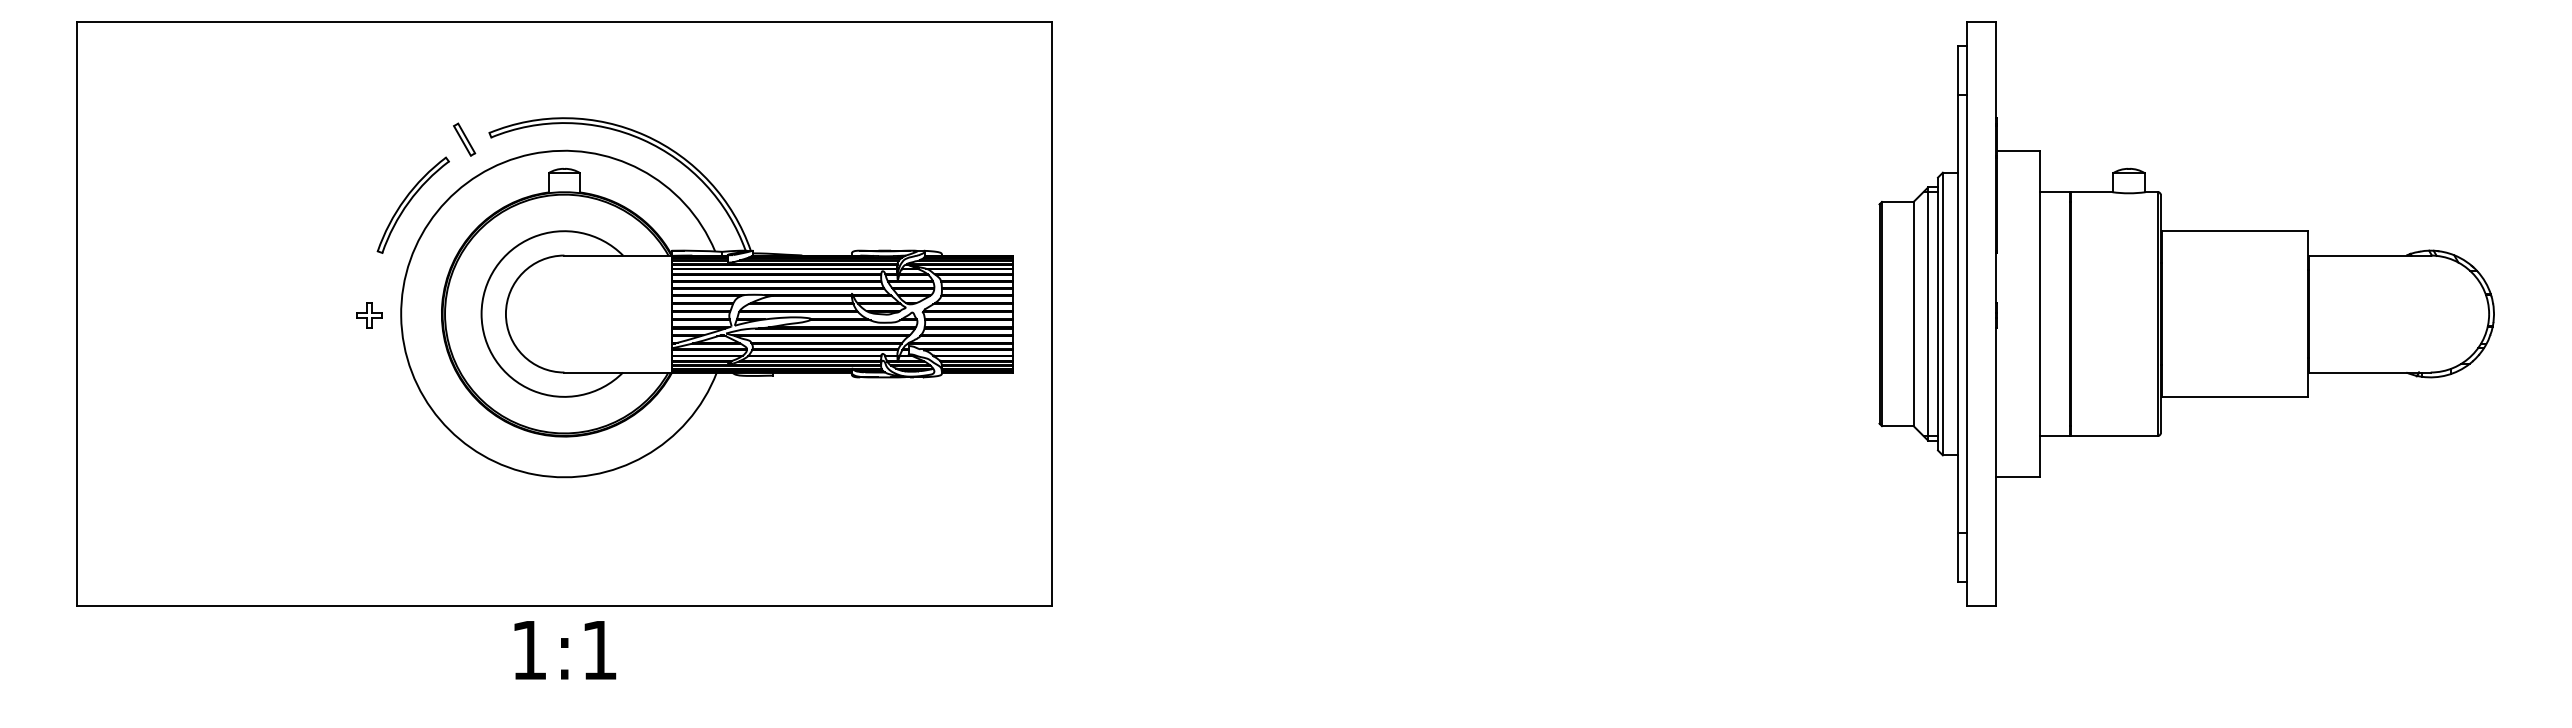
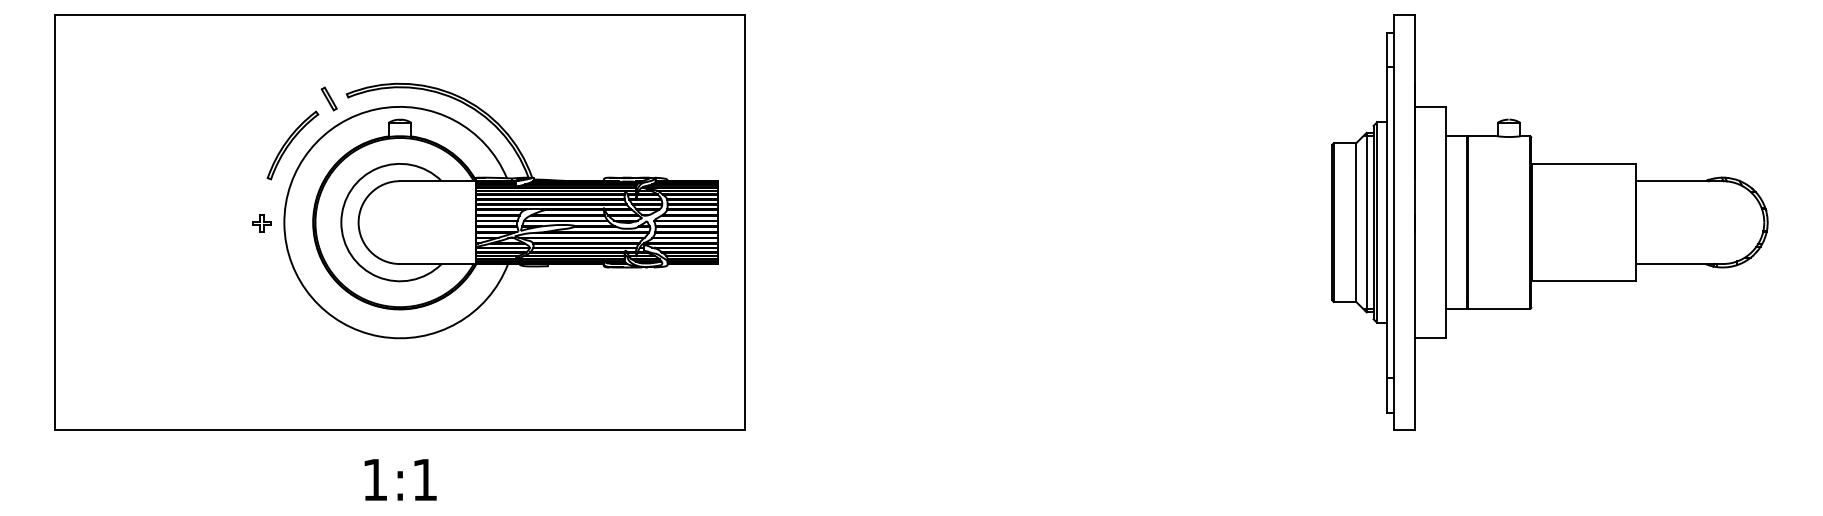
text: (565, 649) -> (400, 479), moved

